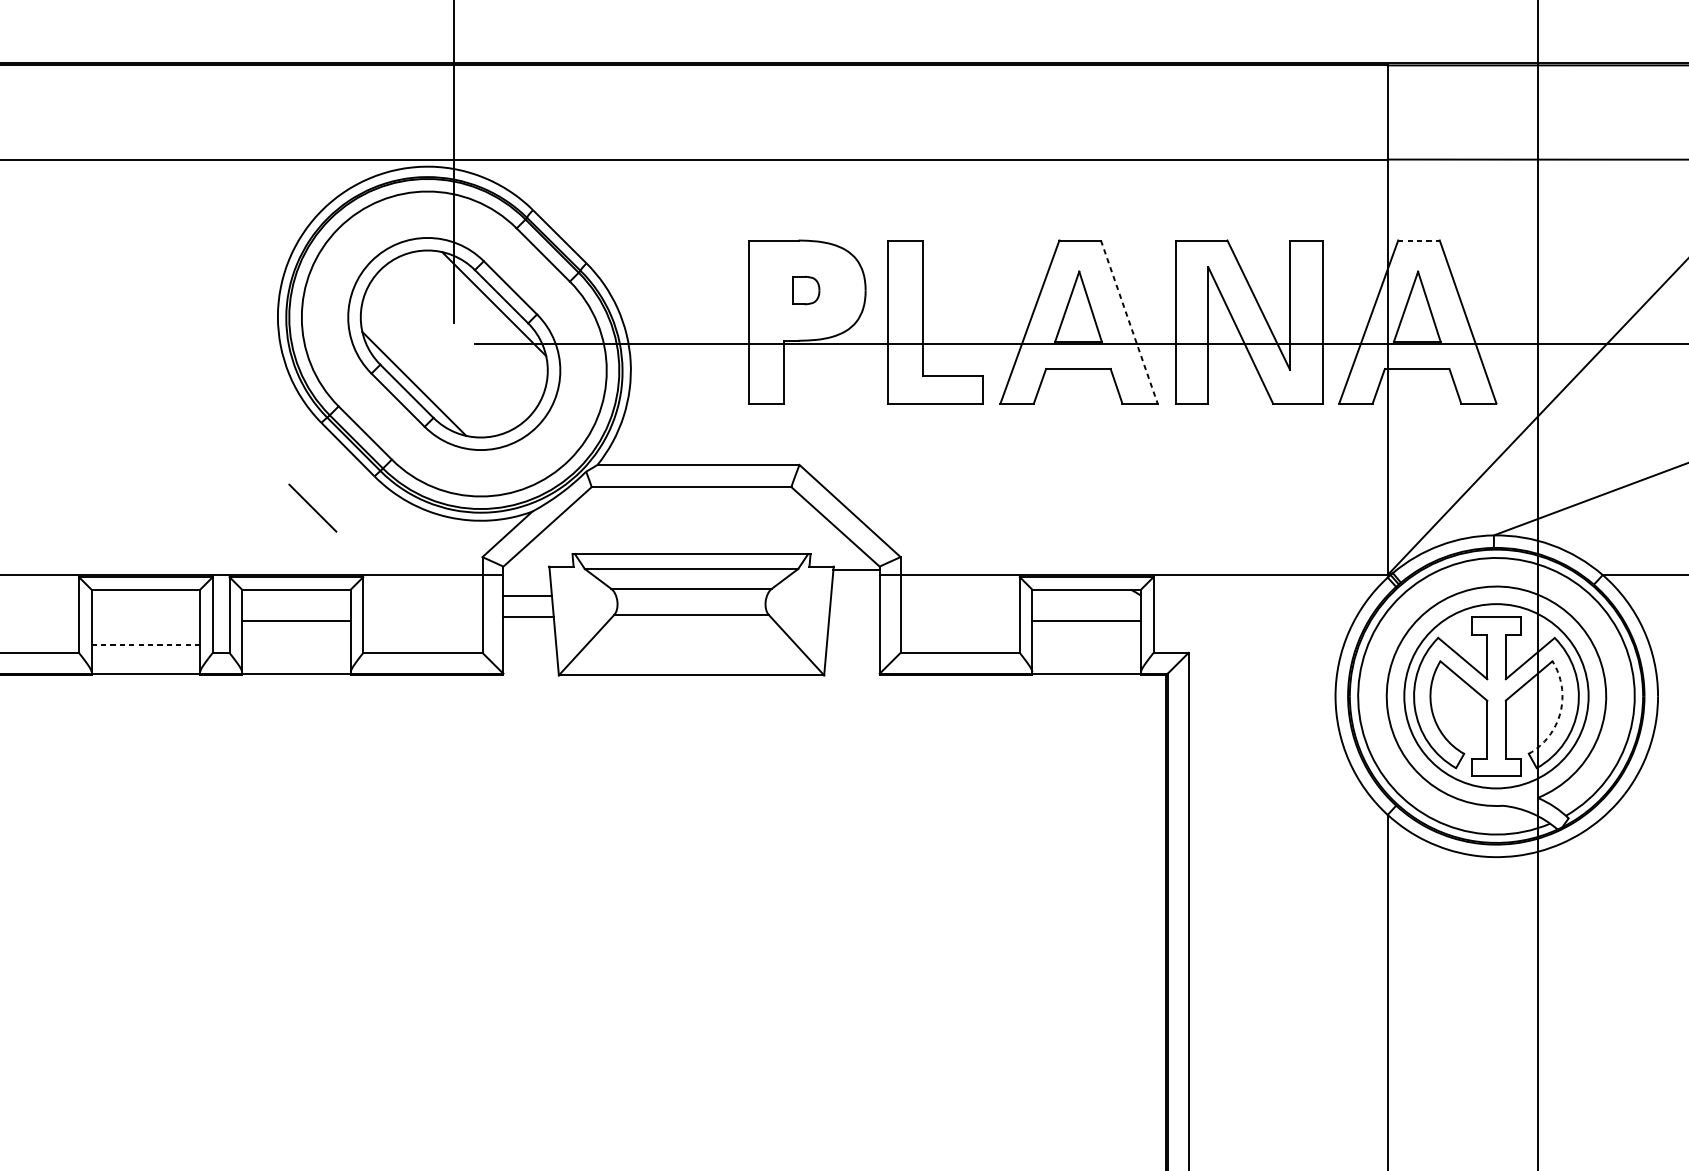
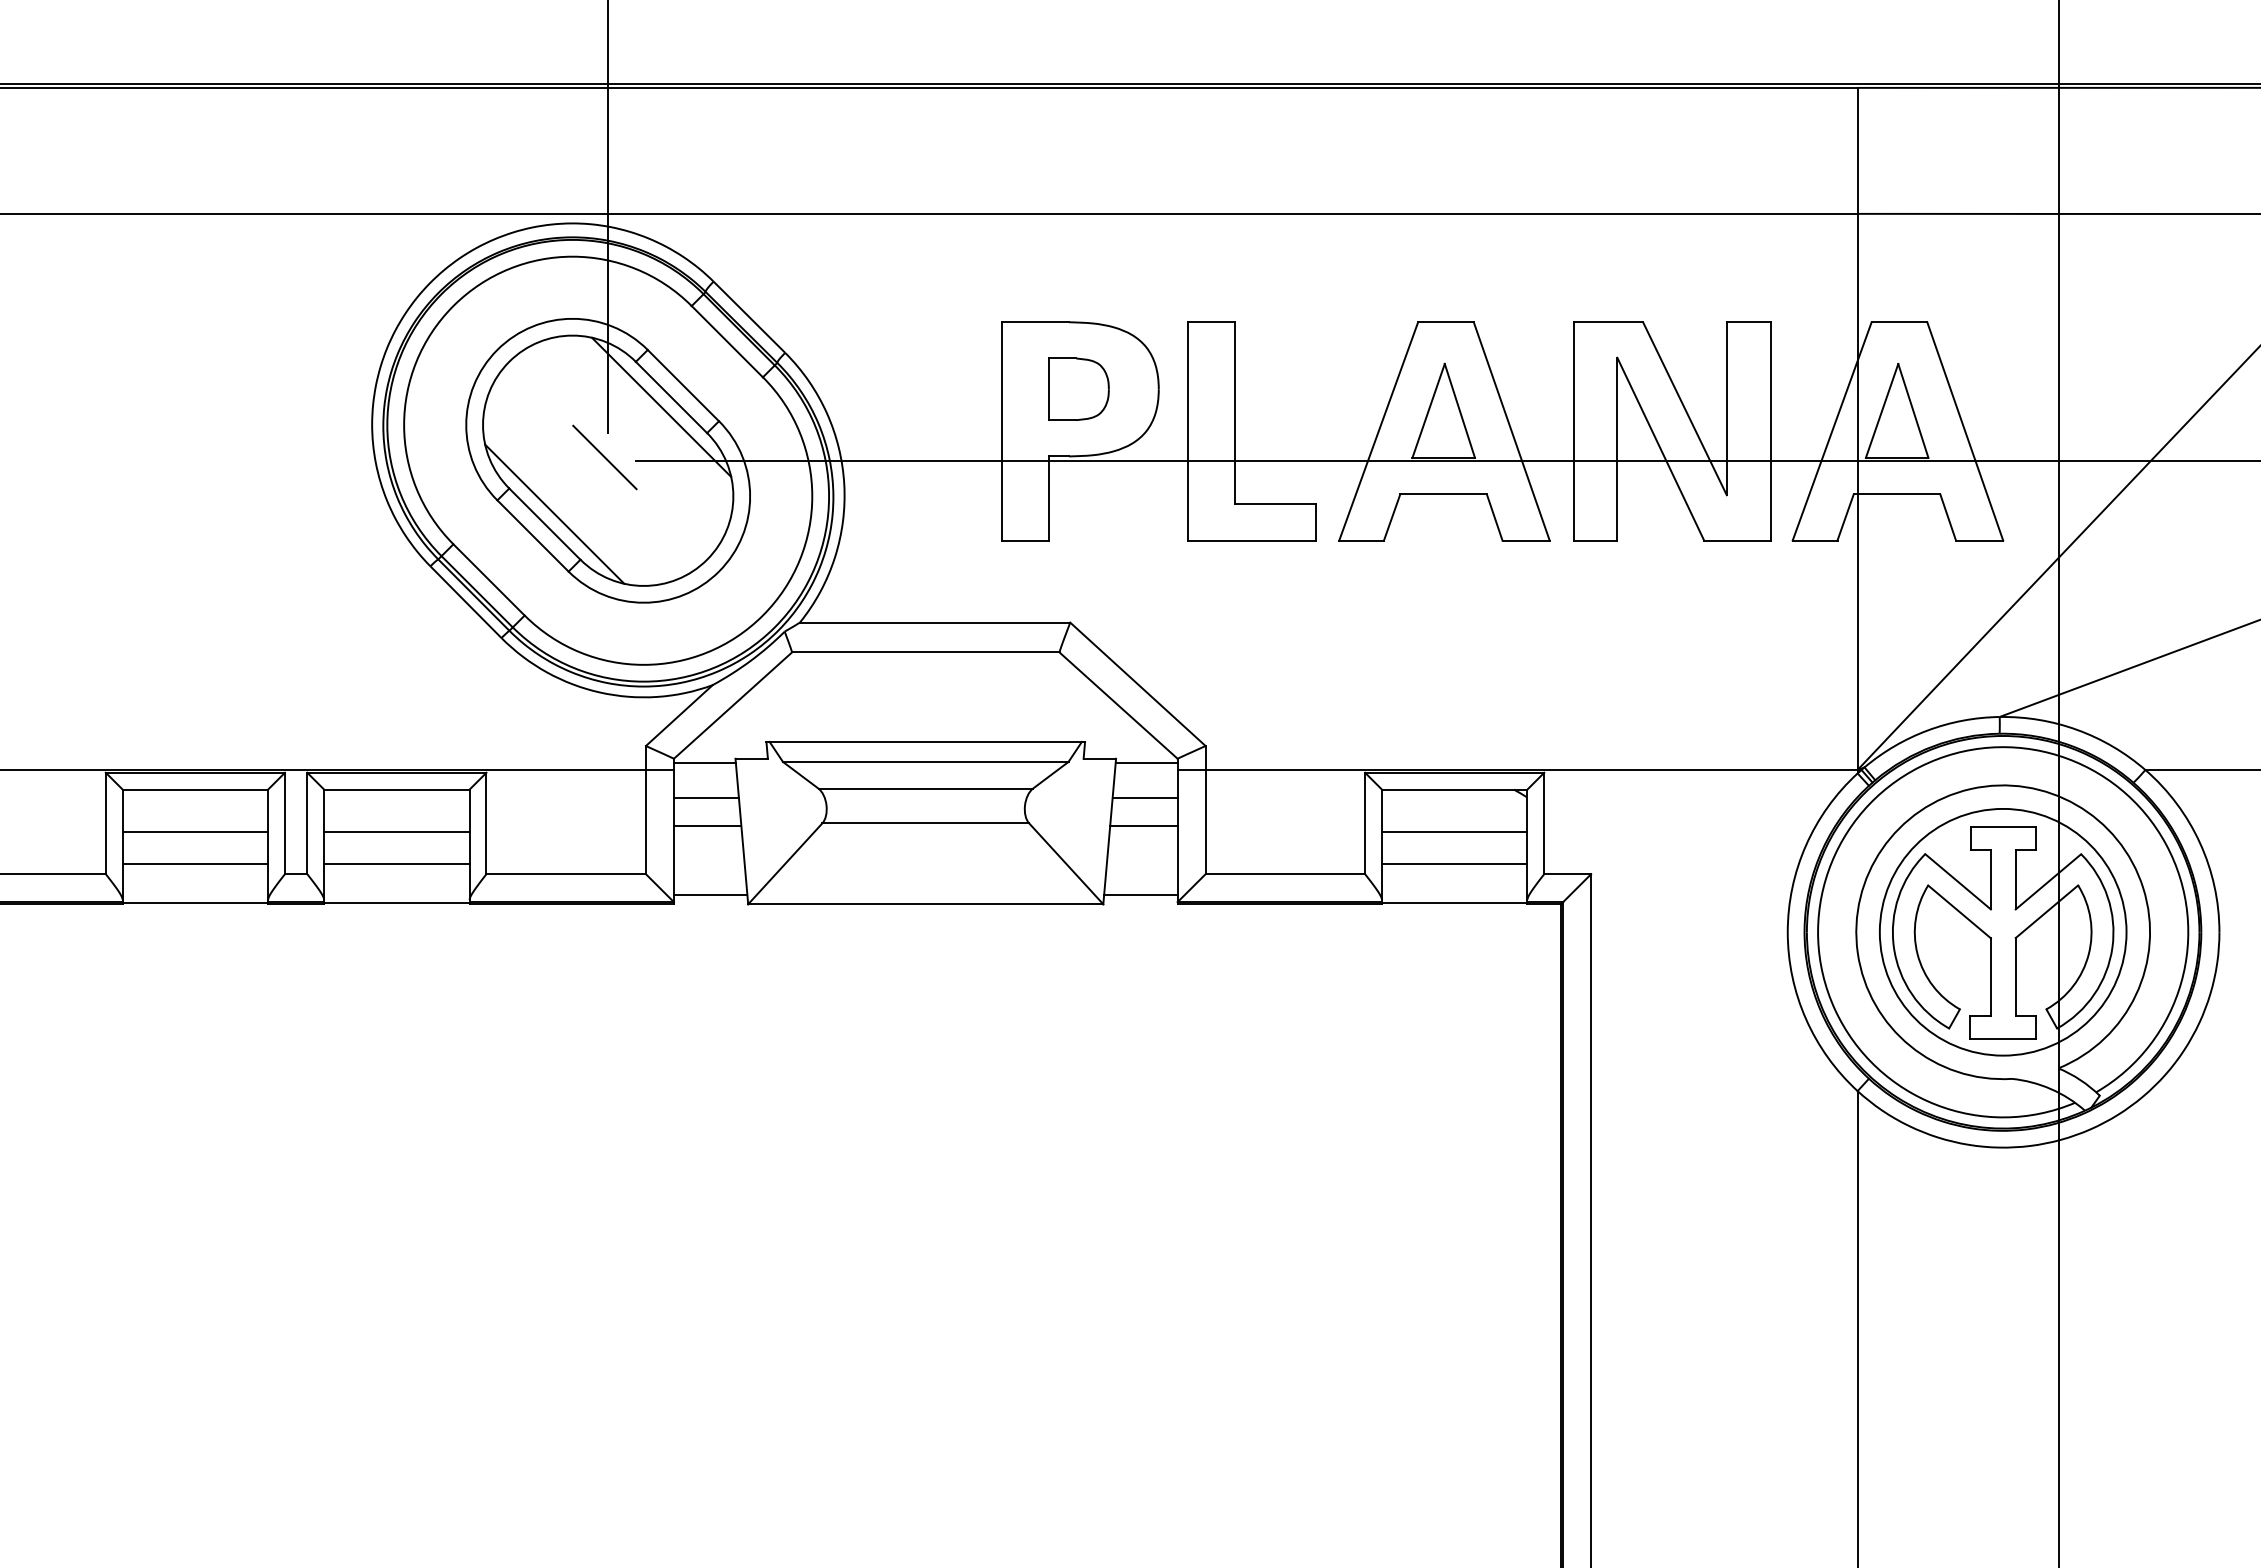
line: (1419, 240) -> (1899, 322), dashed -> solid
part: (805, 290) -> (1078, 388), size x1.67
line: (1129, 322) -> (1511, 431), dashed -> solid
line: (312, 508) -> (604, 457), moved
line: (526, 569) -> (704, 762), added
line: (854, 595) -> (1144, 797), added
line: (854, 616) -> (1143, 825), added
line: (145, 620) -> (195, 831), added
line: (145, 644) -> (195, 863), dashed -> solid
line: (296, 644) -> (396, 863), added
line: (1086, 644) -> (1454, 863), added
line: (530, 668) -> (710, 895), added
line: (851, 668) -> (1140, 895), added
arc: (1560, 712) -> (2088, 954), dashed -> solid

